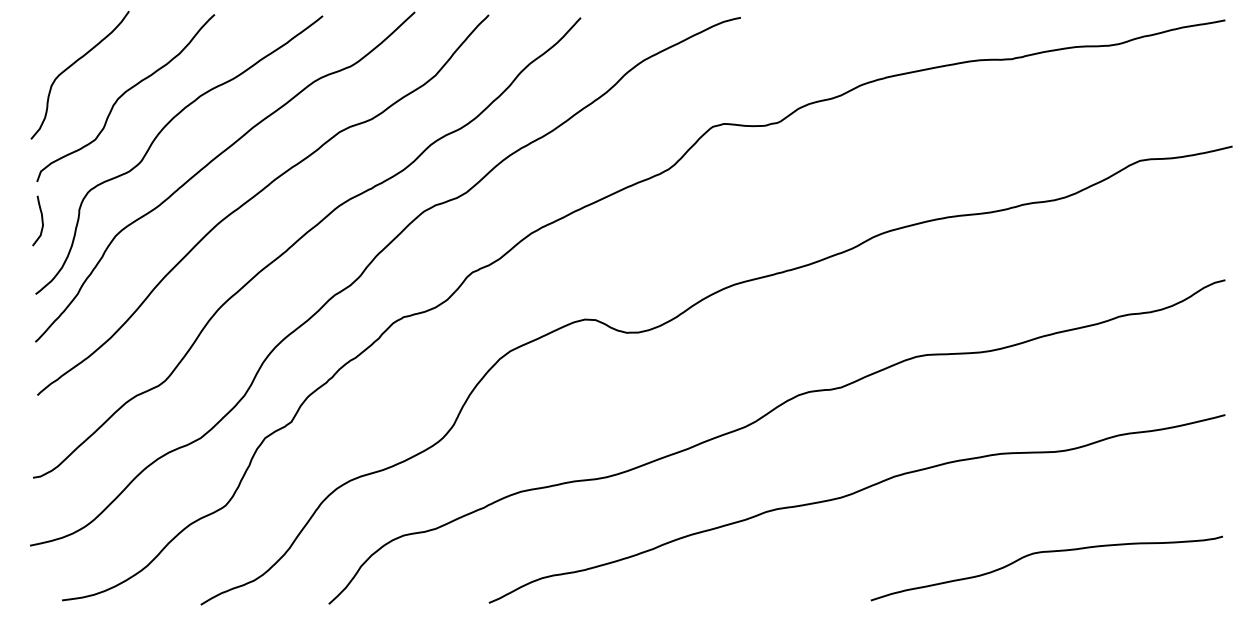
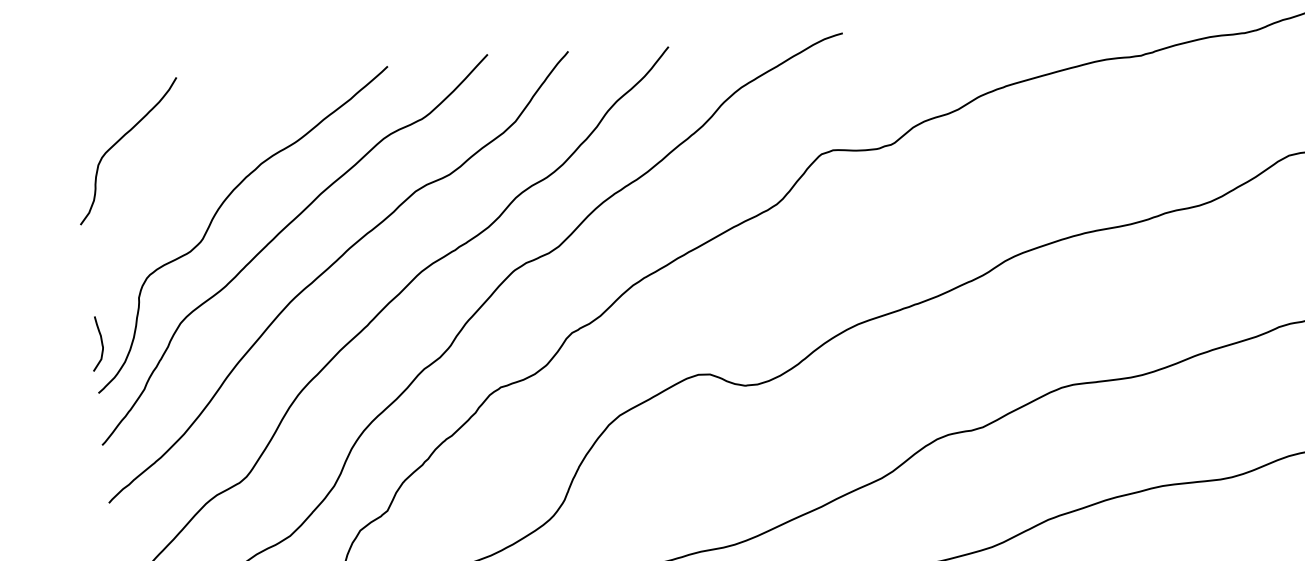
curve: (123, 95) -> (177, 169), removed
curve: (41, 220) -> (101, 342), moved

